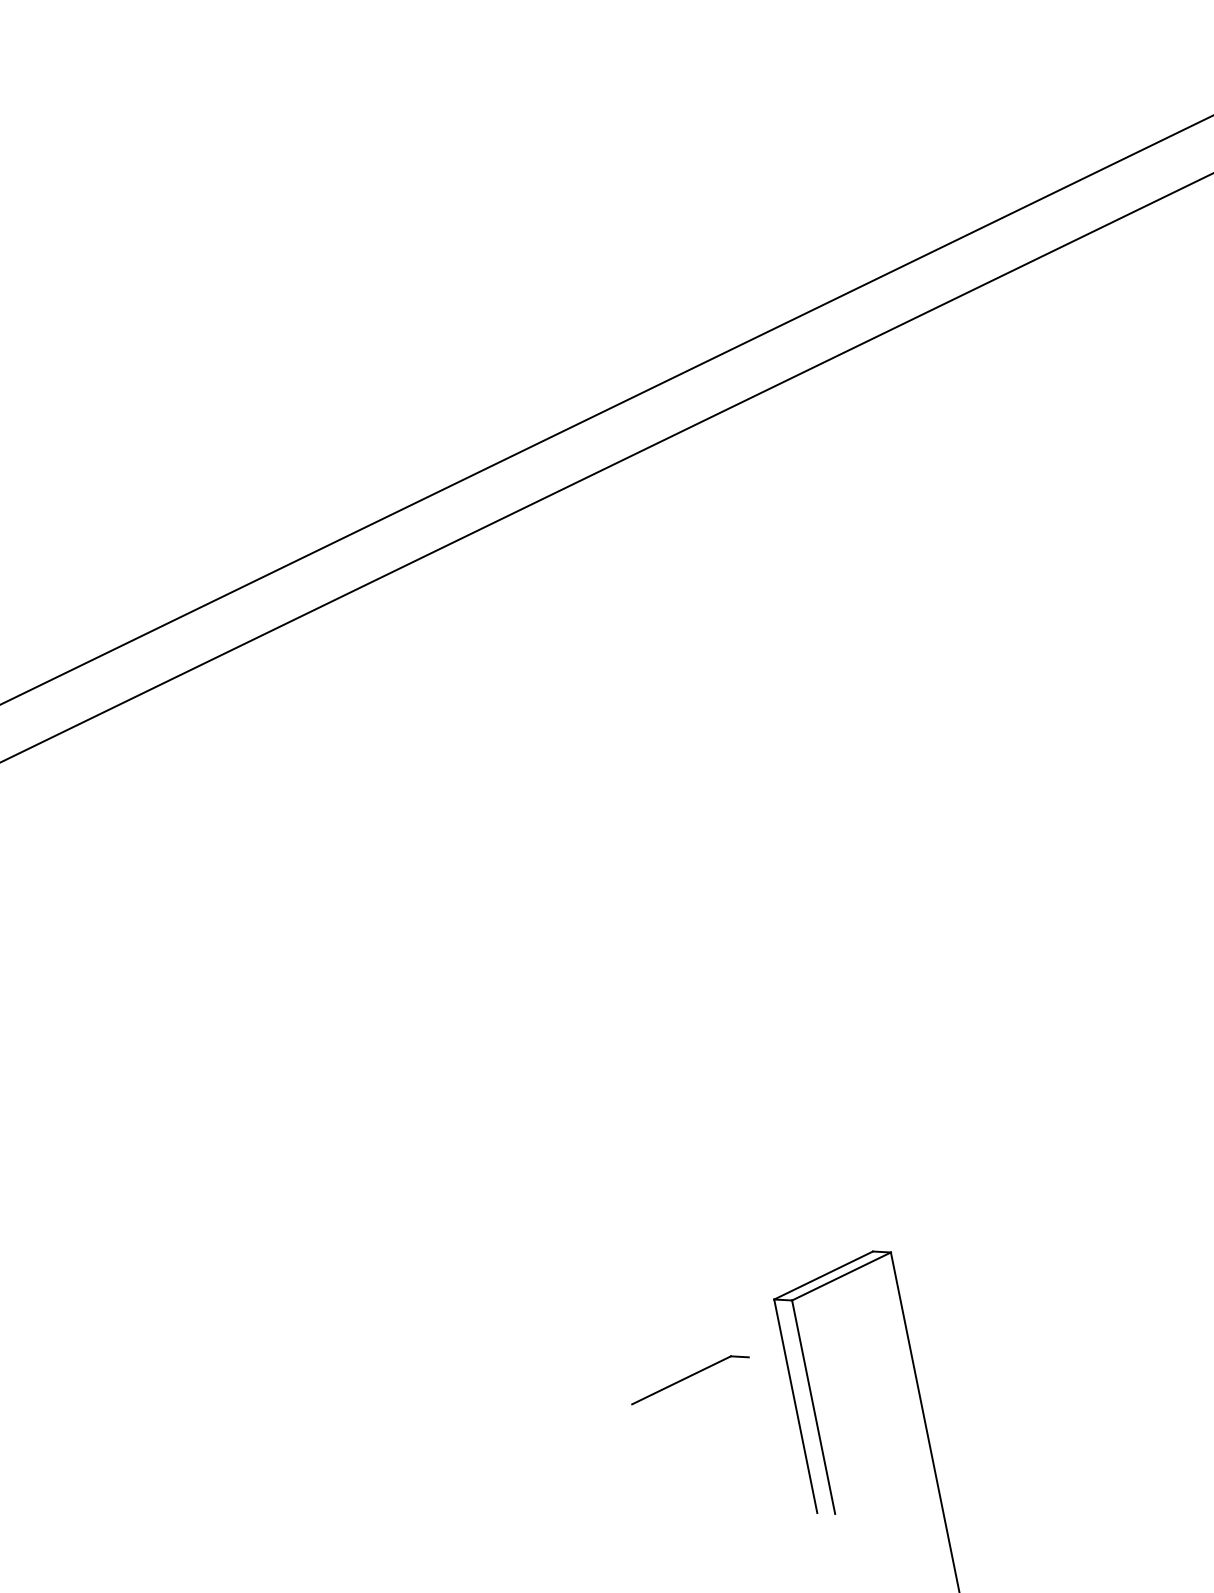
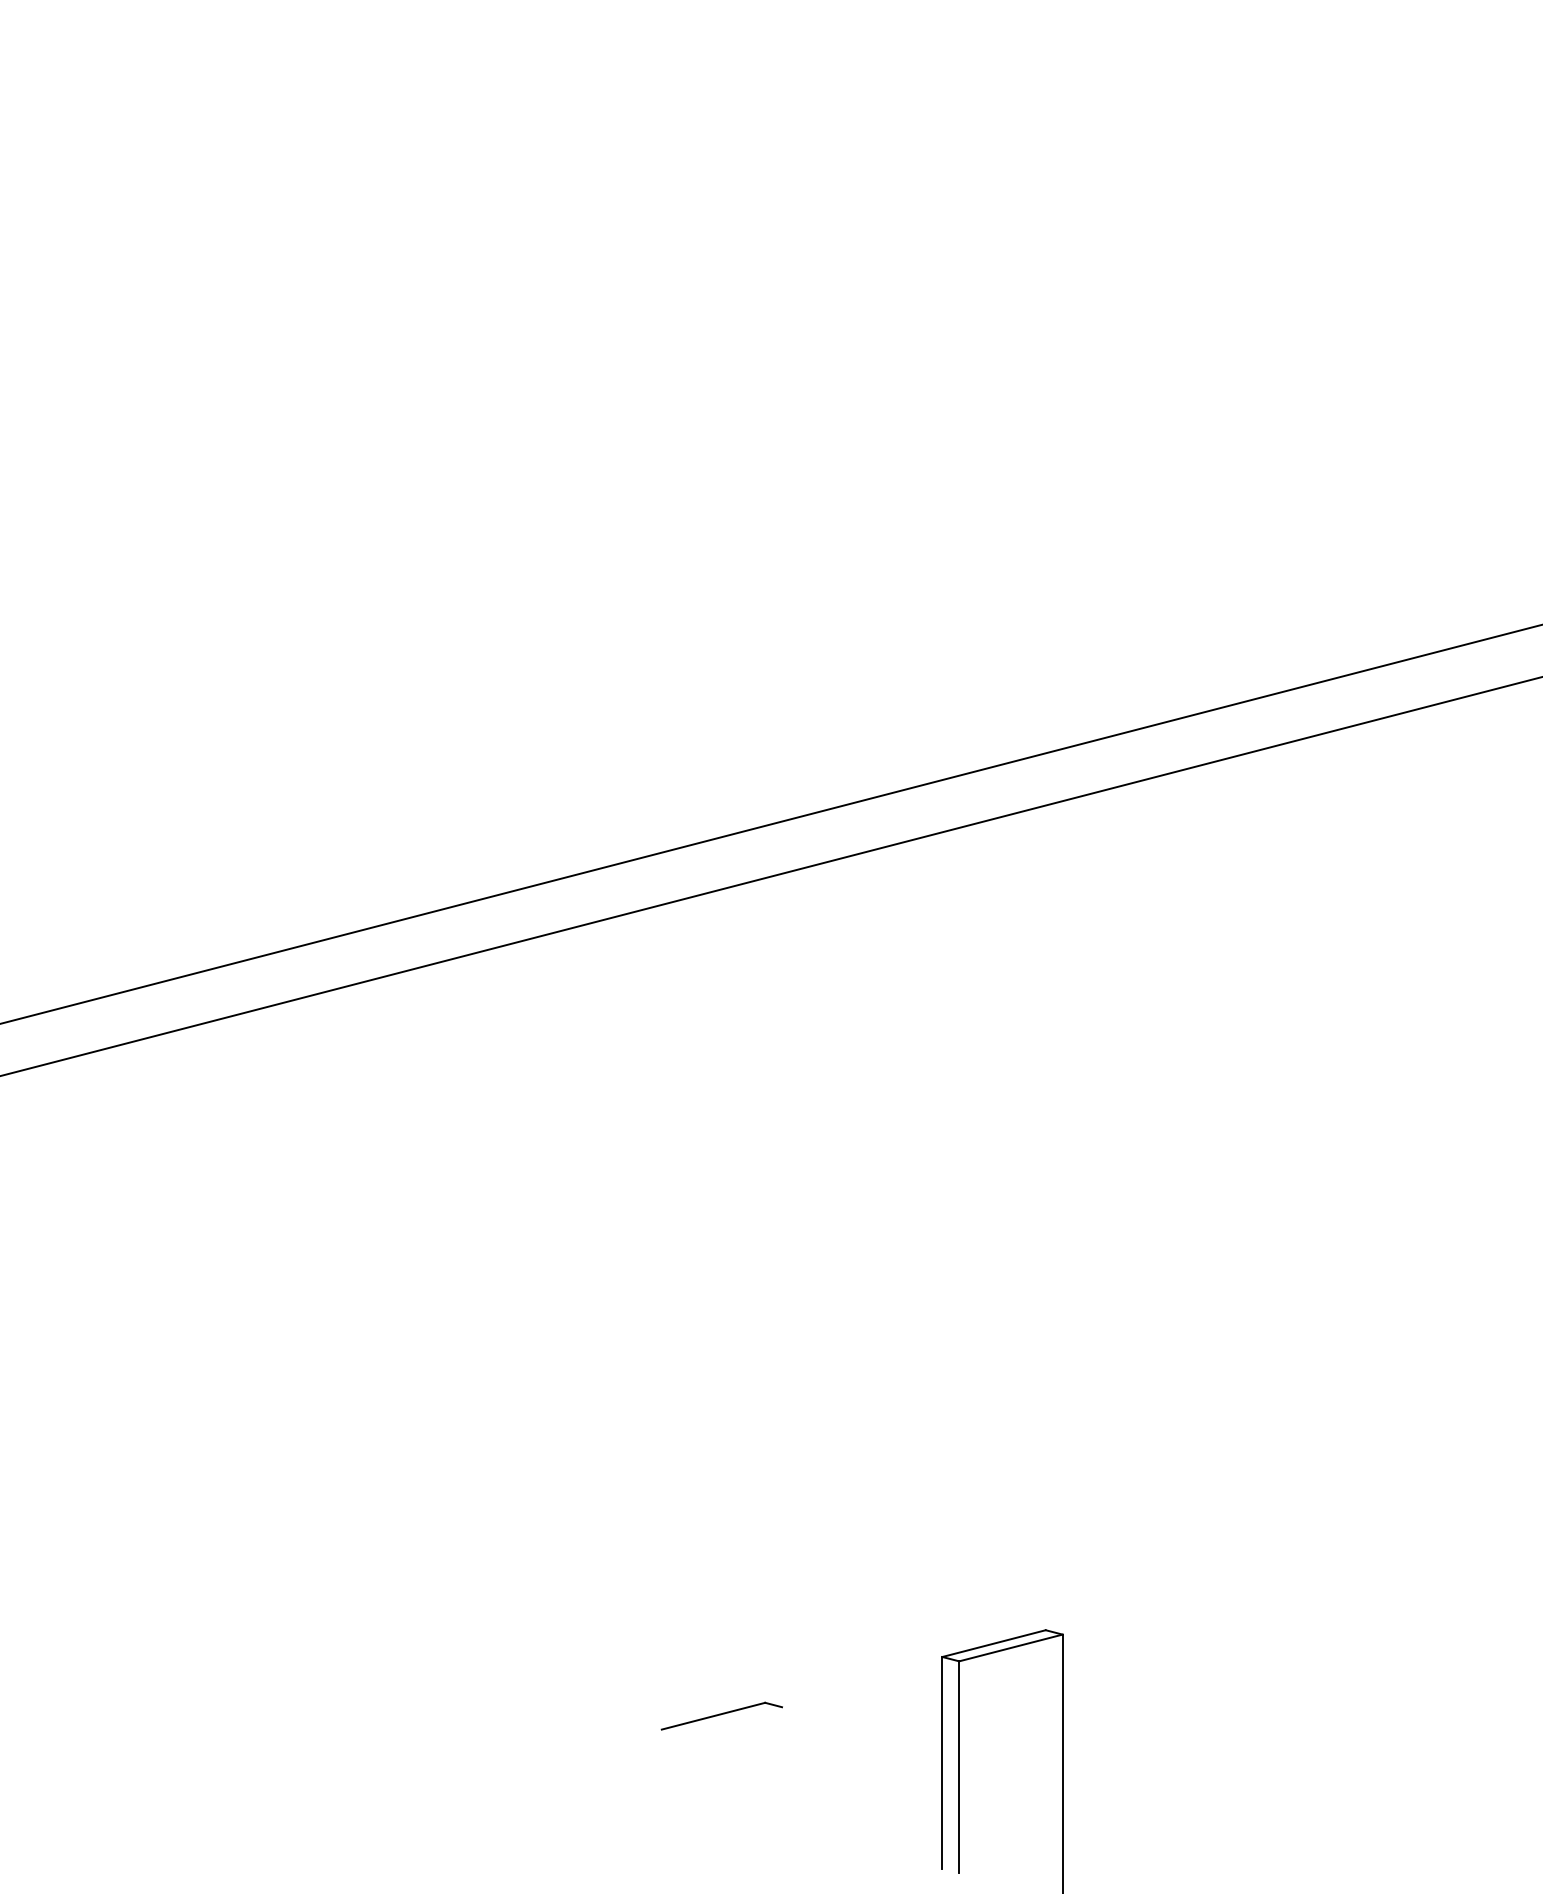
part: (689, 1378) -> (721, 1715), moved

